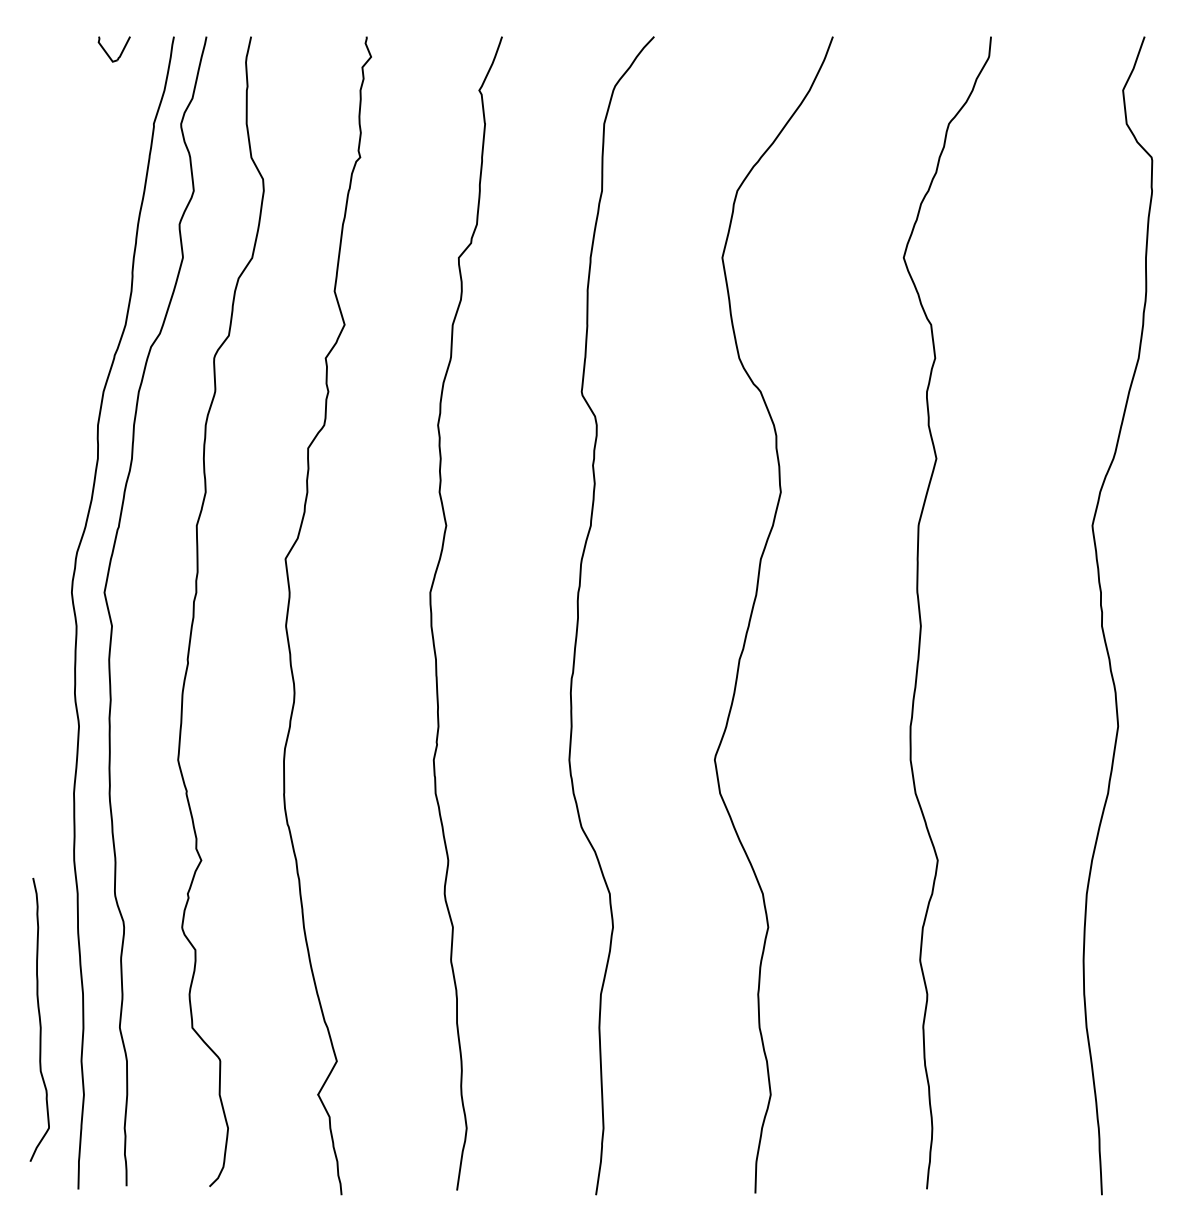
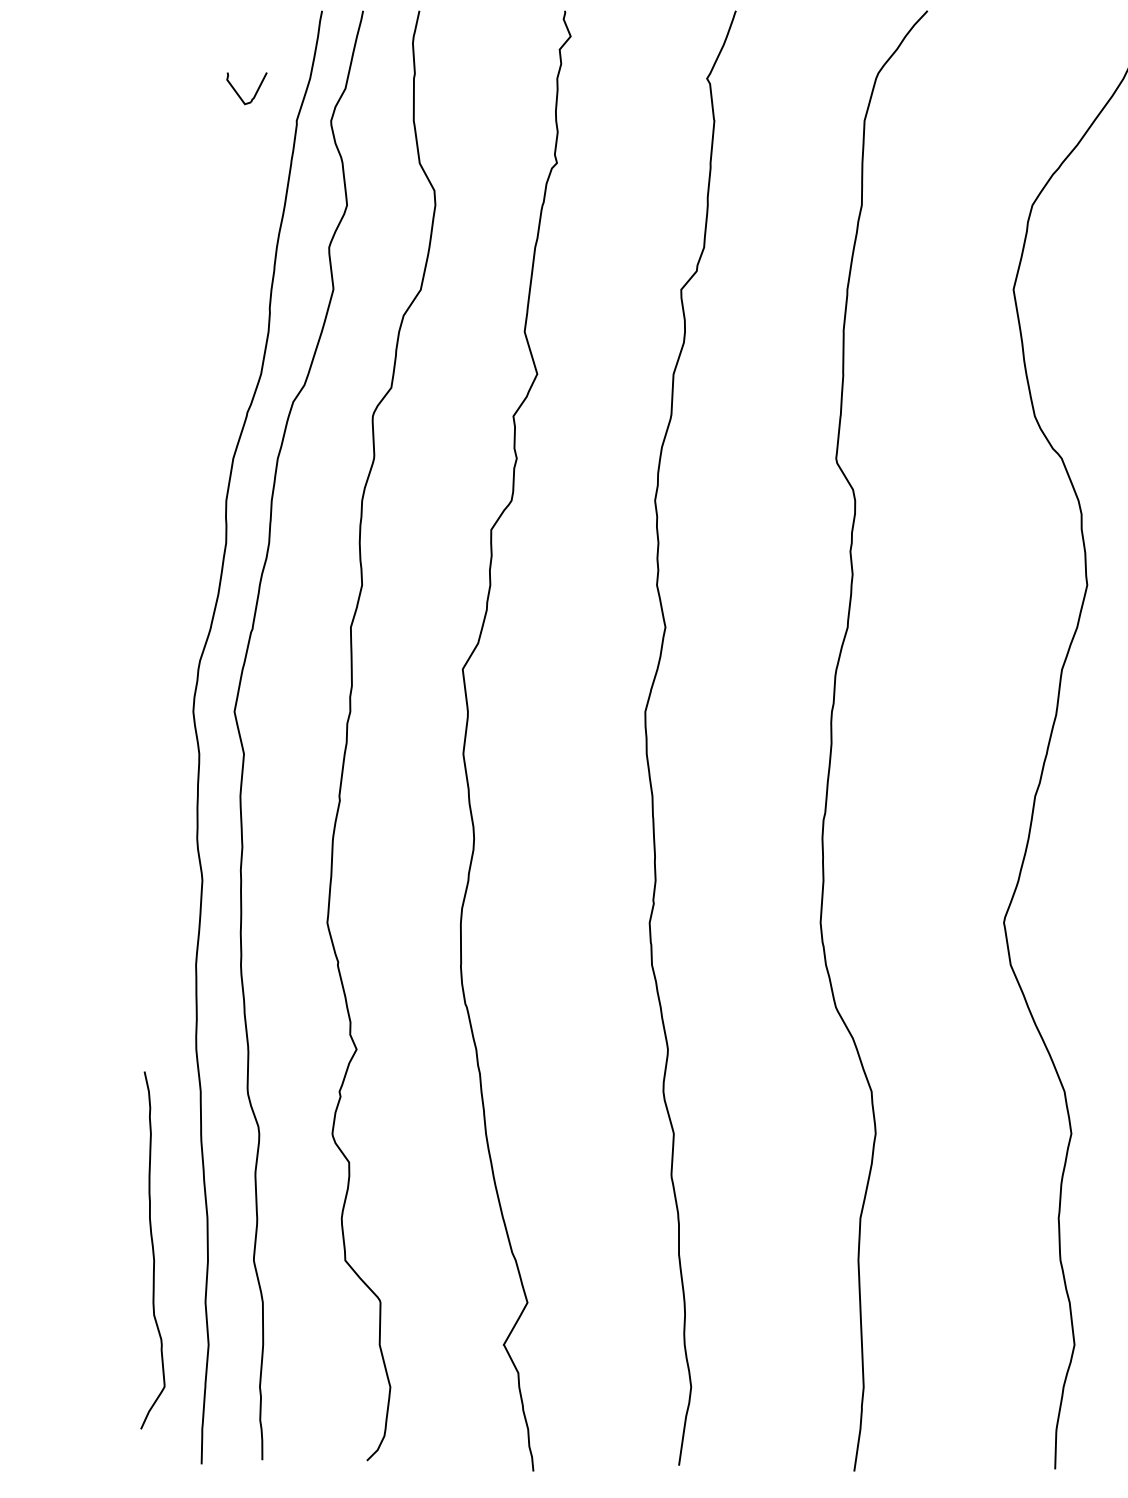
part: (107, 52) -> (238, 92), moved

